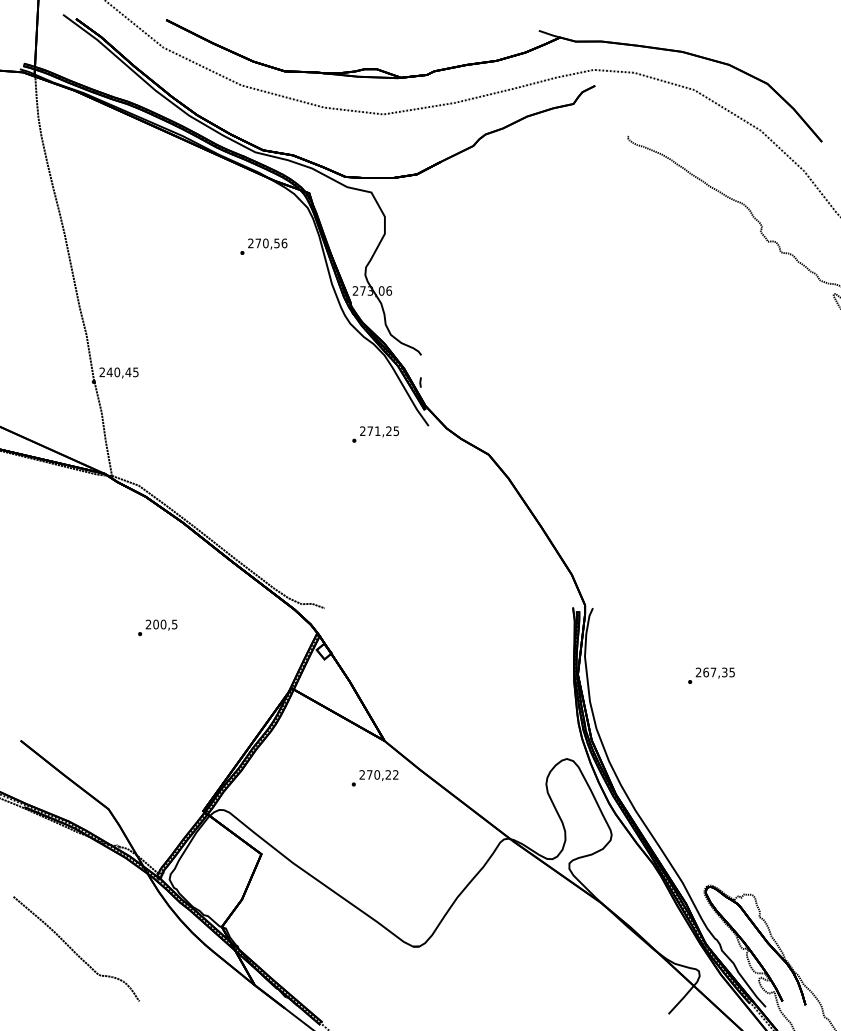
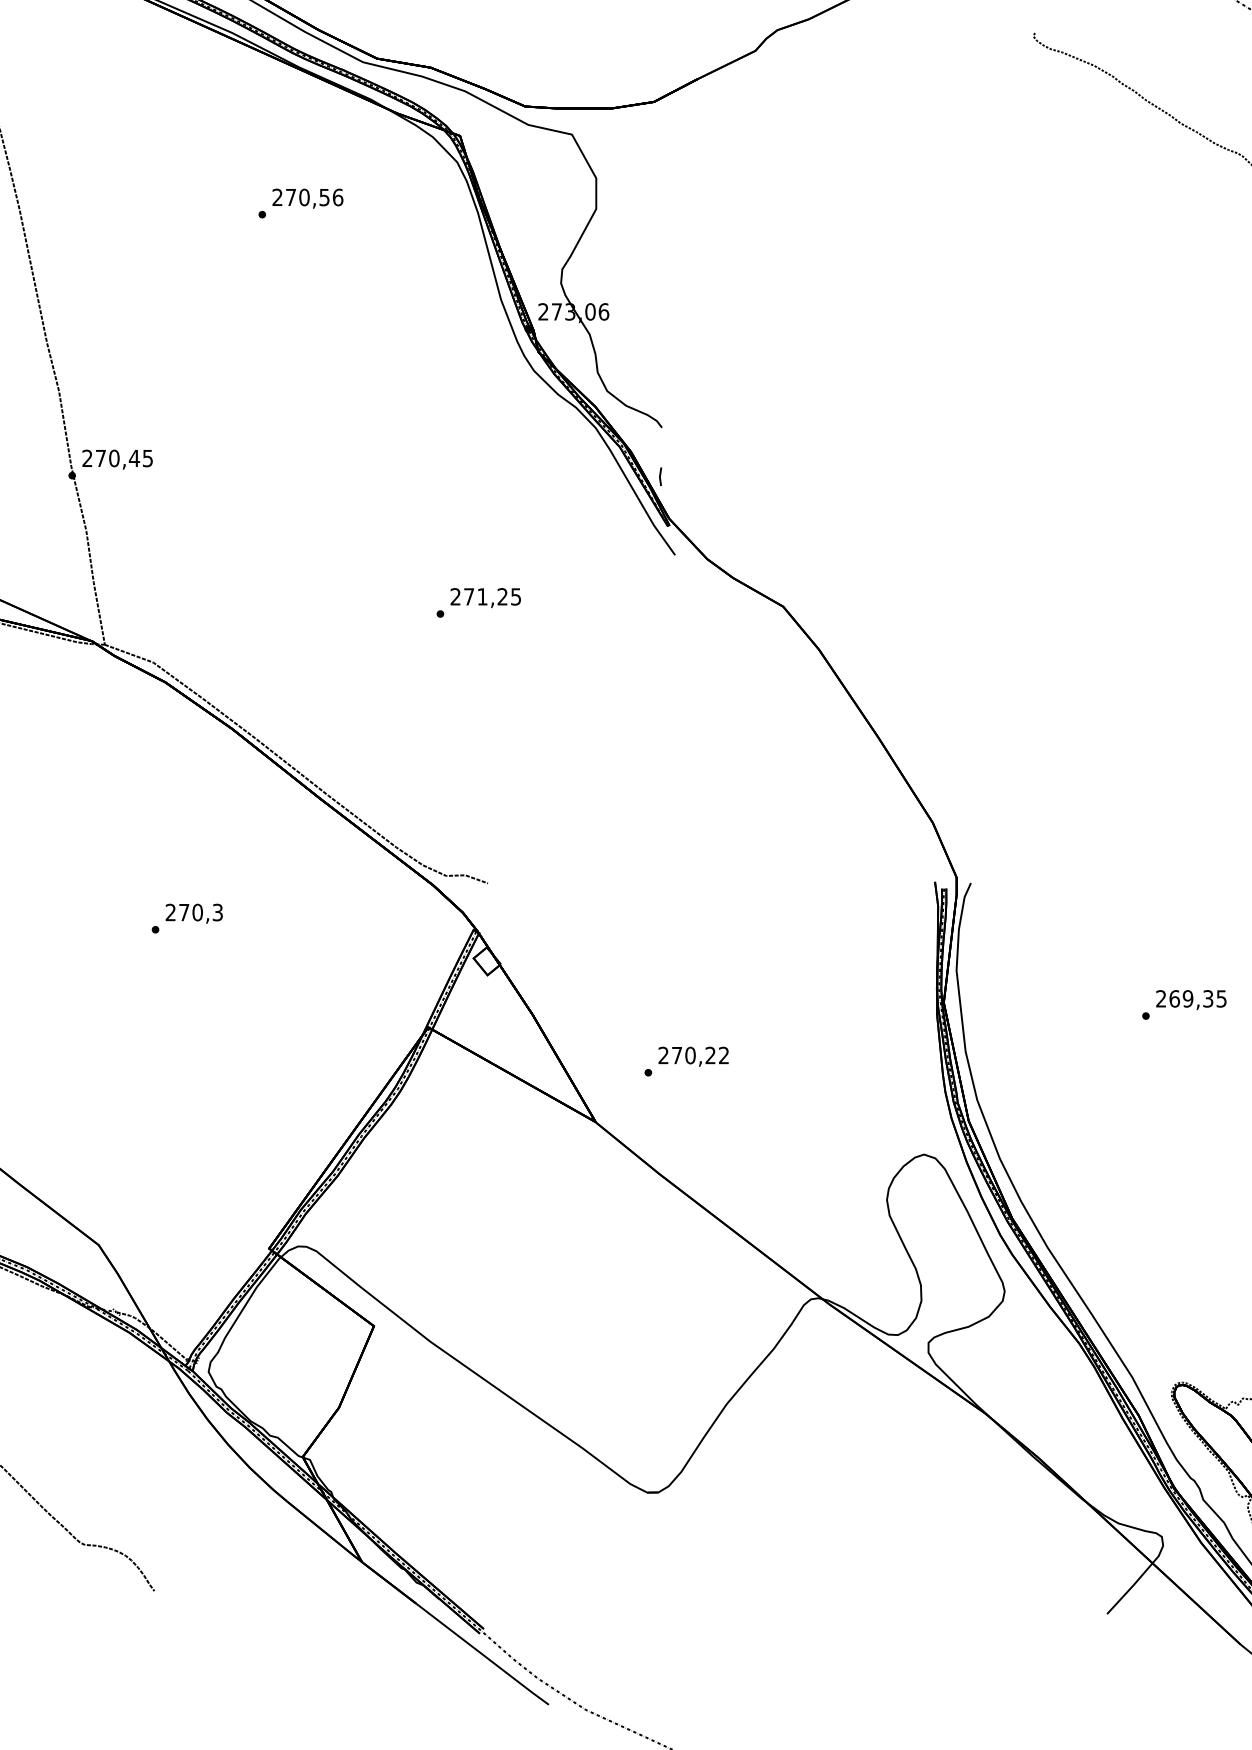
text: (263, 246) -> (300, 202), moved
text: (109, 371) -> (100, 456), 240,45 -> 270,45
text: (375, 434) -> (478, 602), moved
text: (165, 624) -> (201, 912), 200,5 -> 270,3
text: (713, 672) -> (1187, 998), 267,35 -> 269,35
text: (374, 778) -> (685, 1061), moved

